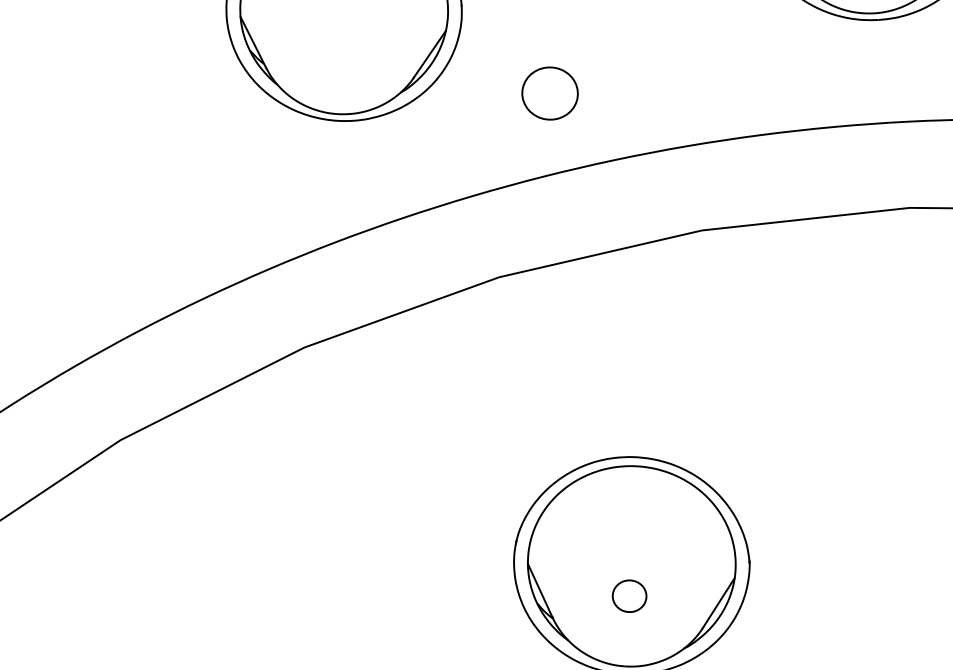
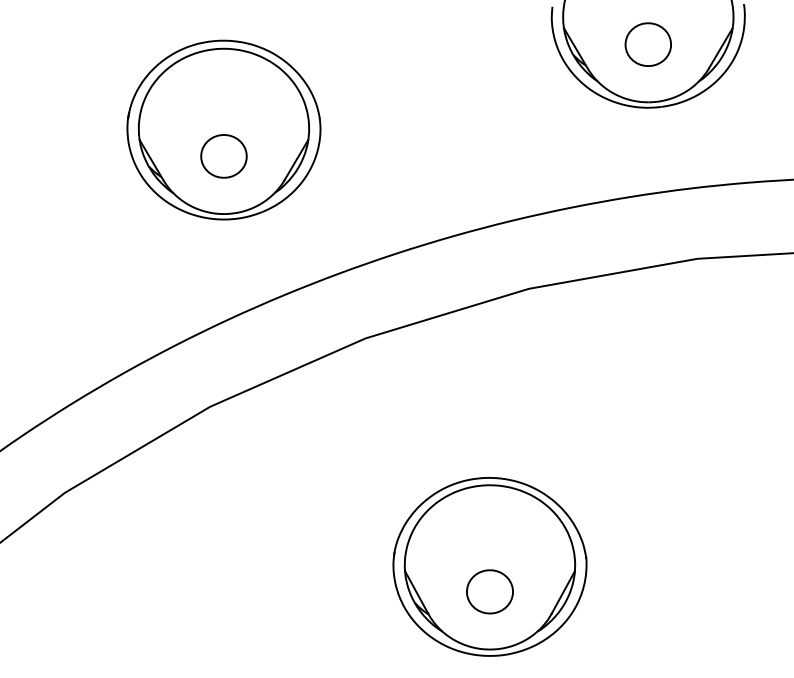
part: (549, 93) -> (223, 156), moved
part: (629, 595) -> (489, 591), size x1.67

